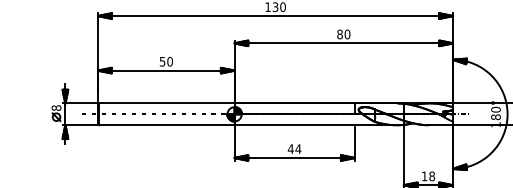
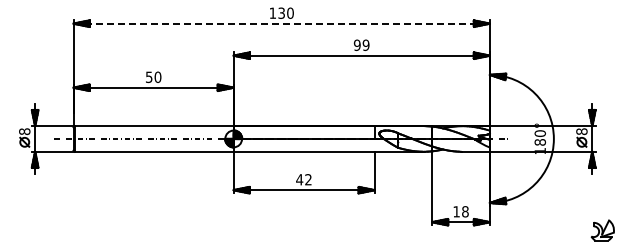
line: (276, 15) -> (282, 23), solid -> dashed
text: (343, 33) -> (361, 44), 80 -> 99
text: (298, 148) -> (308, 179), 44 -> 42

